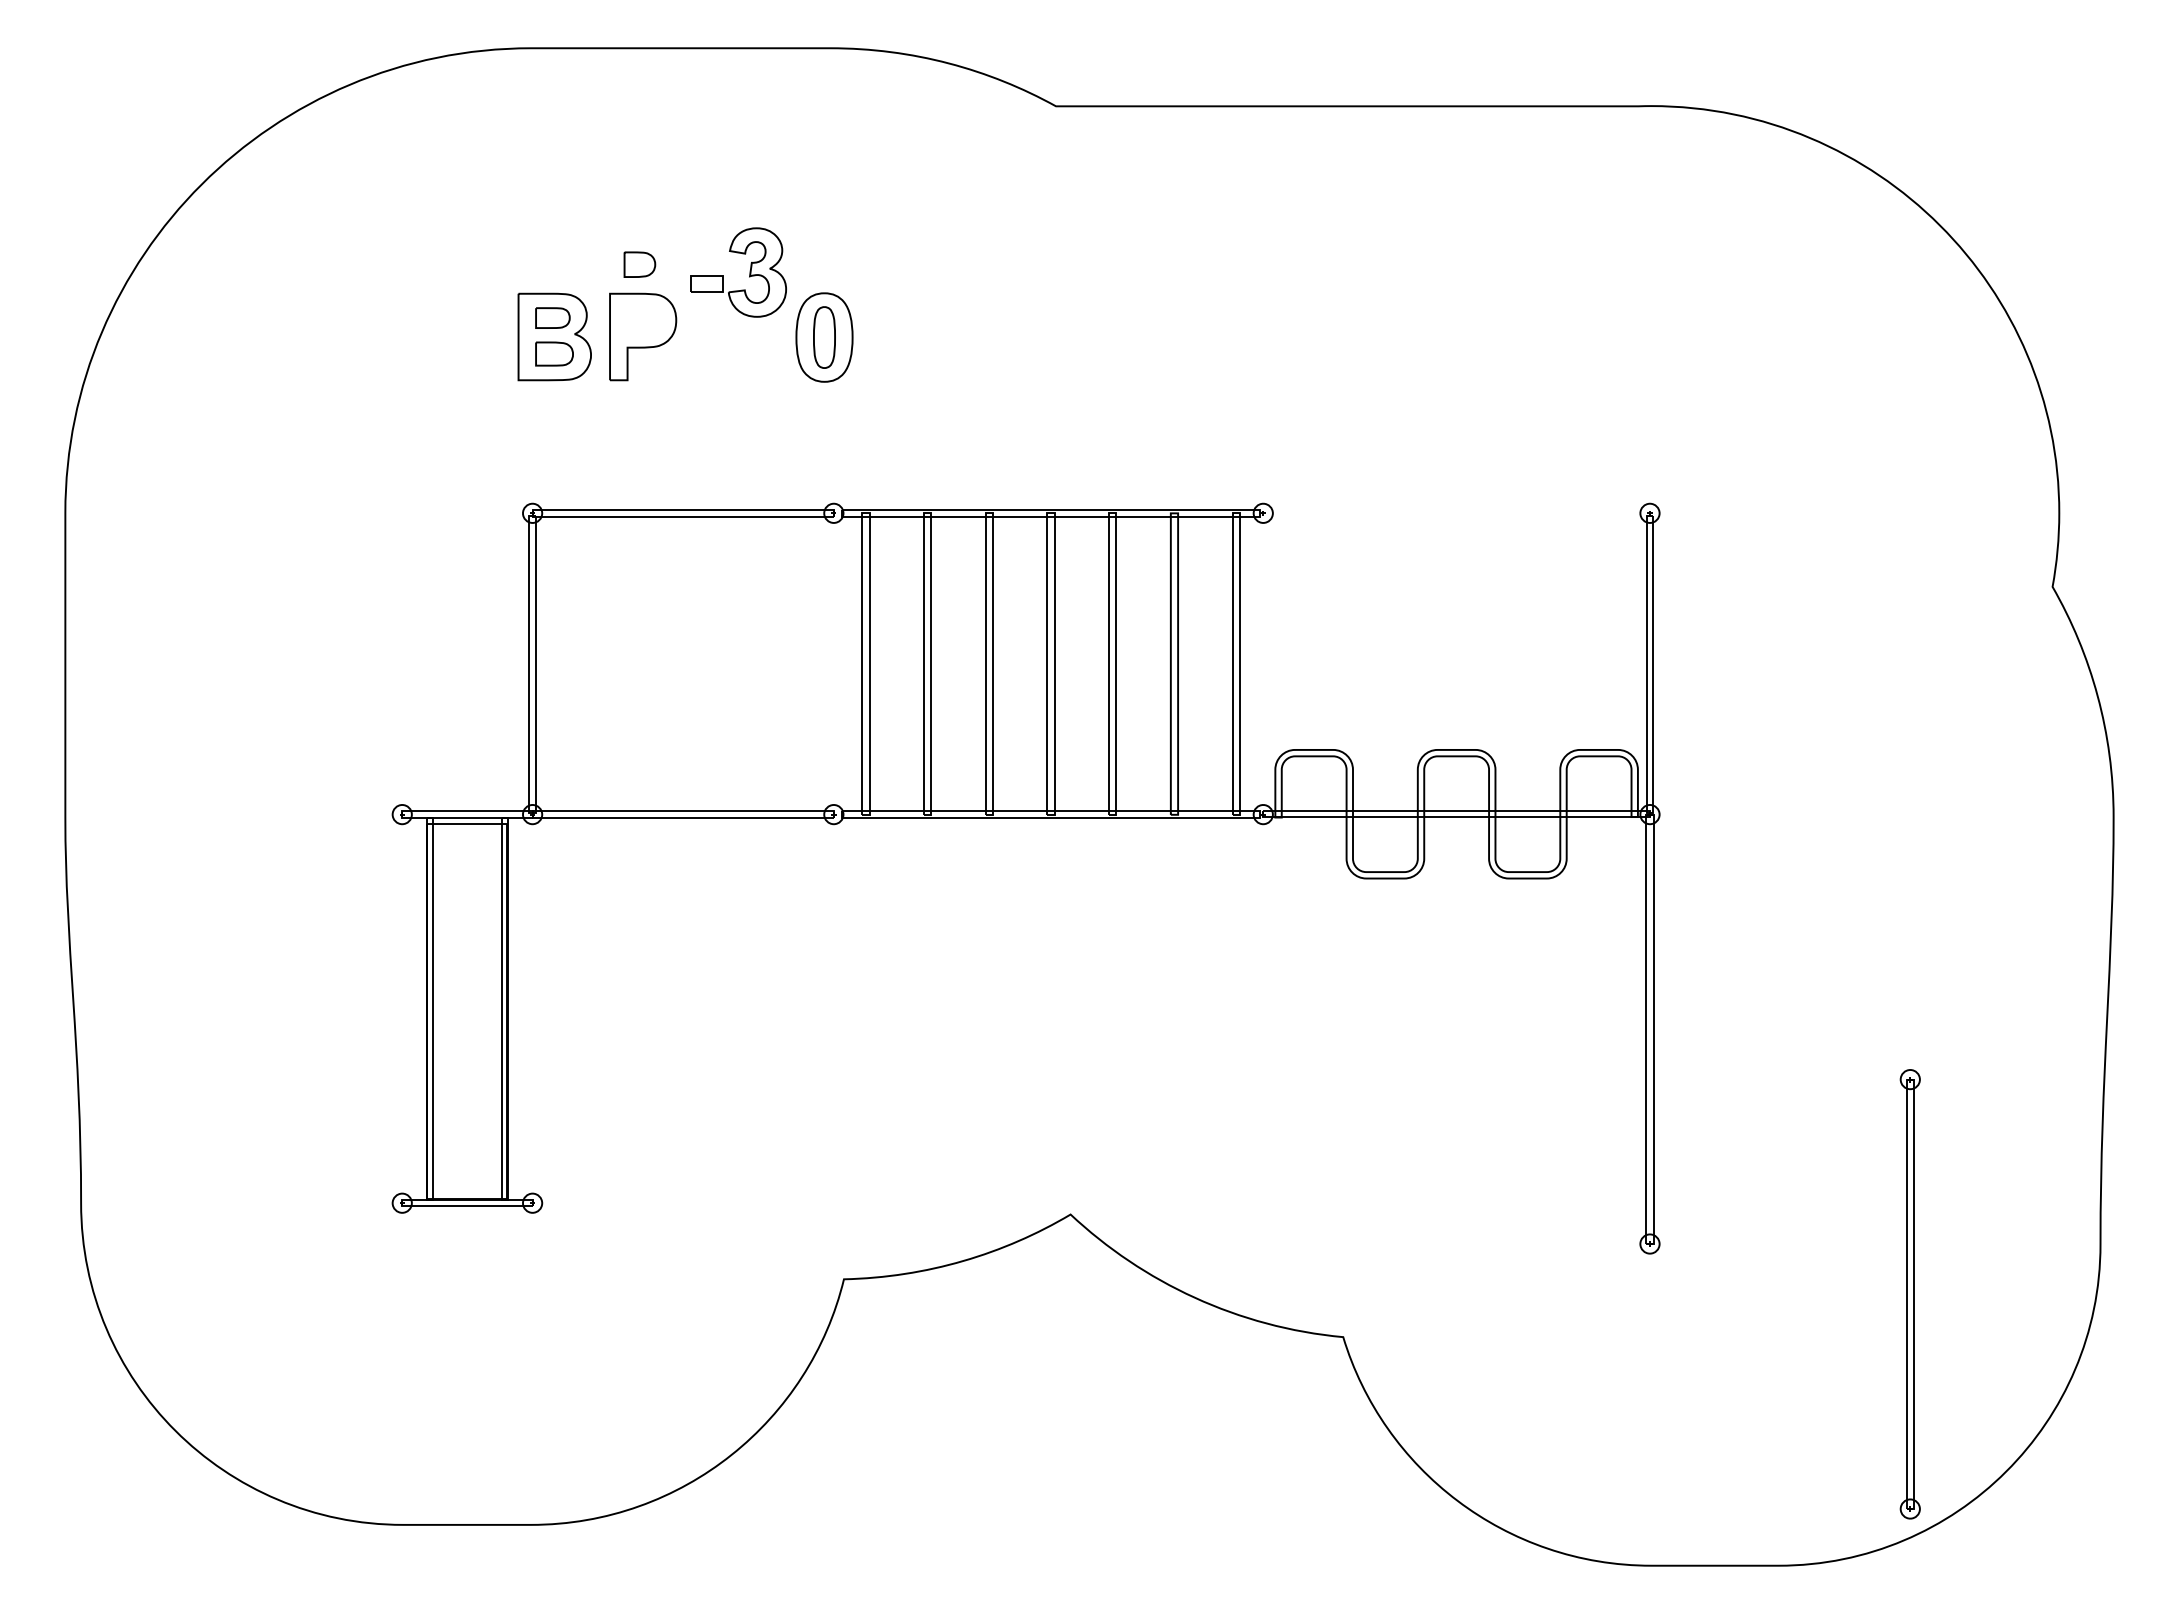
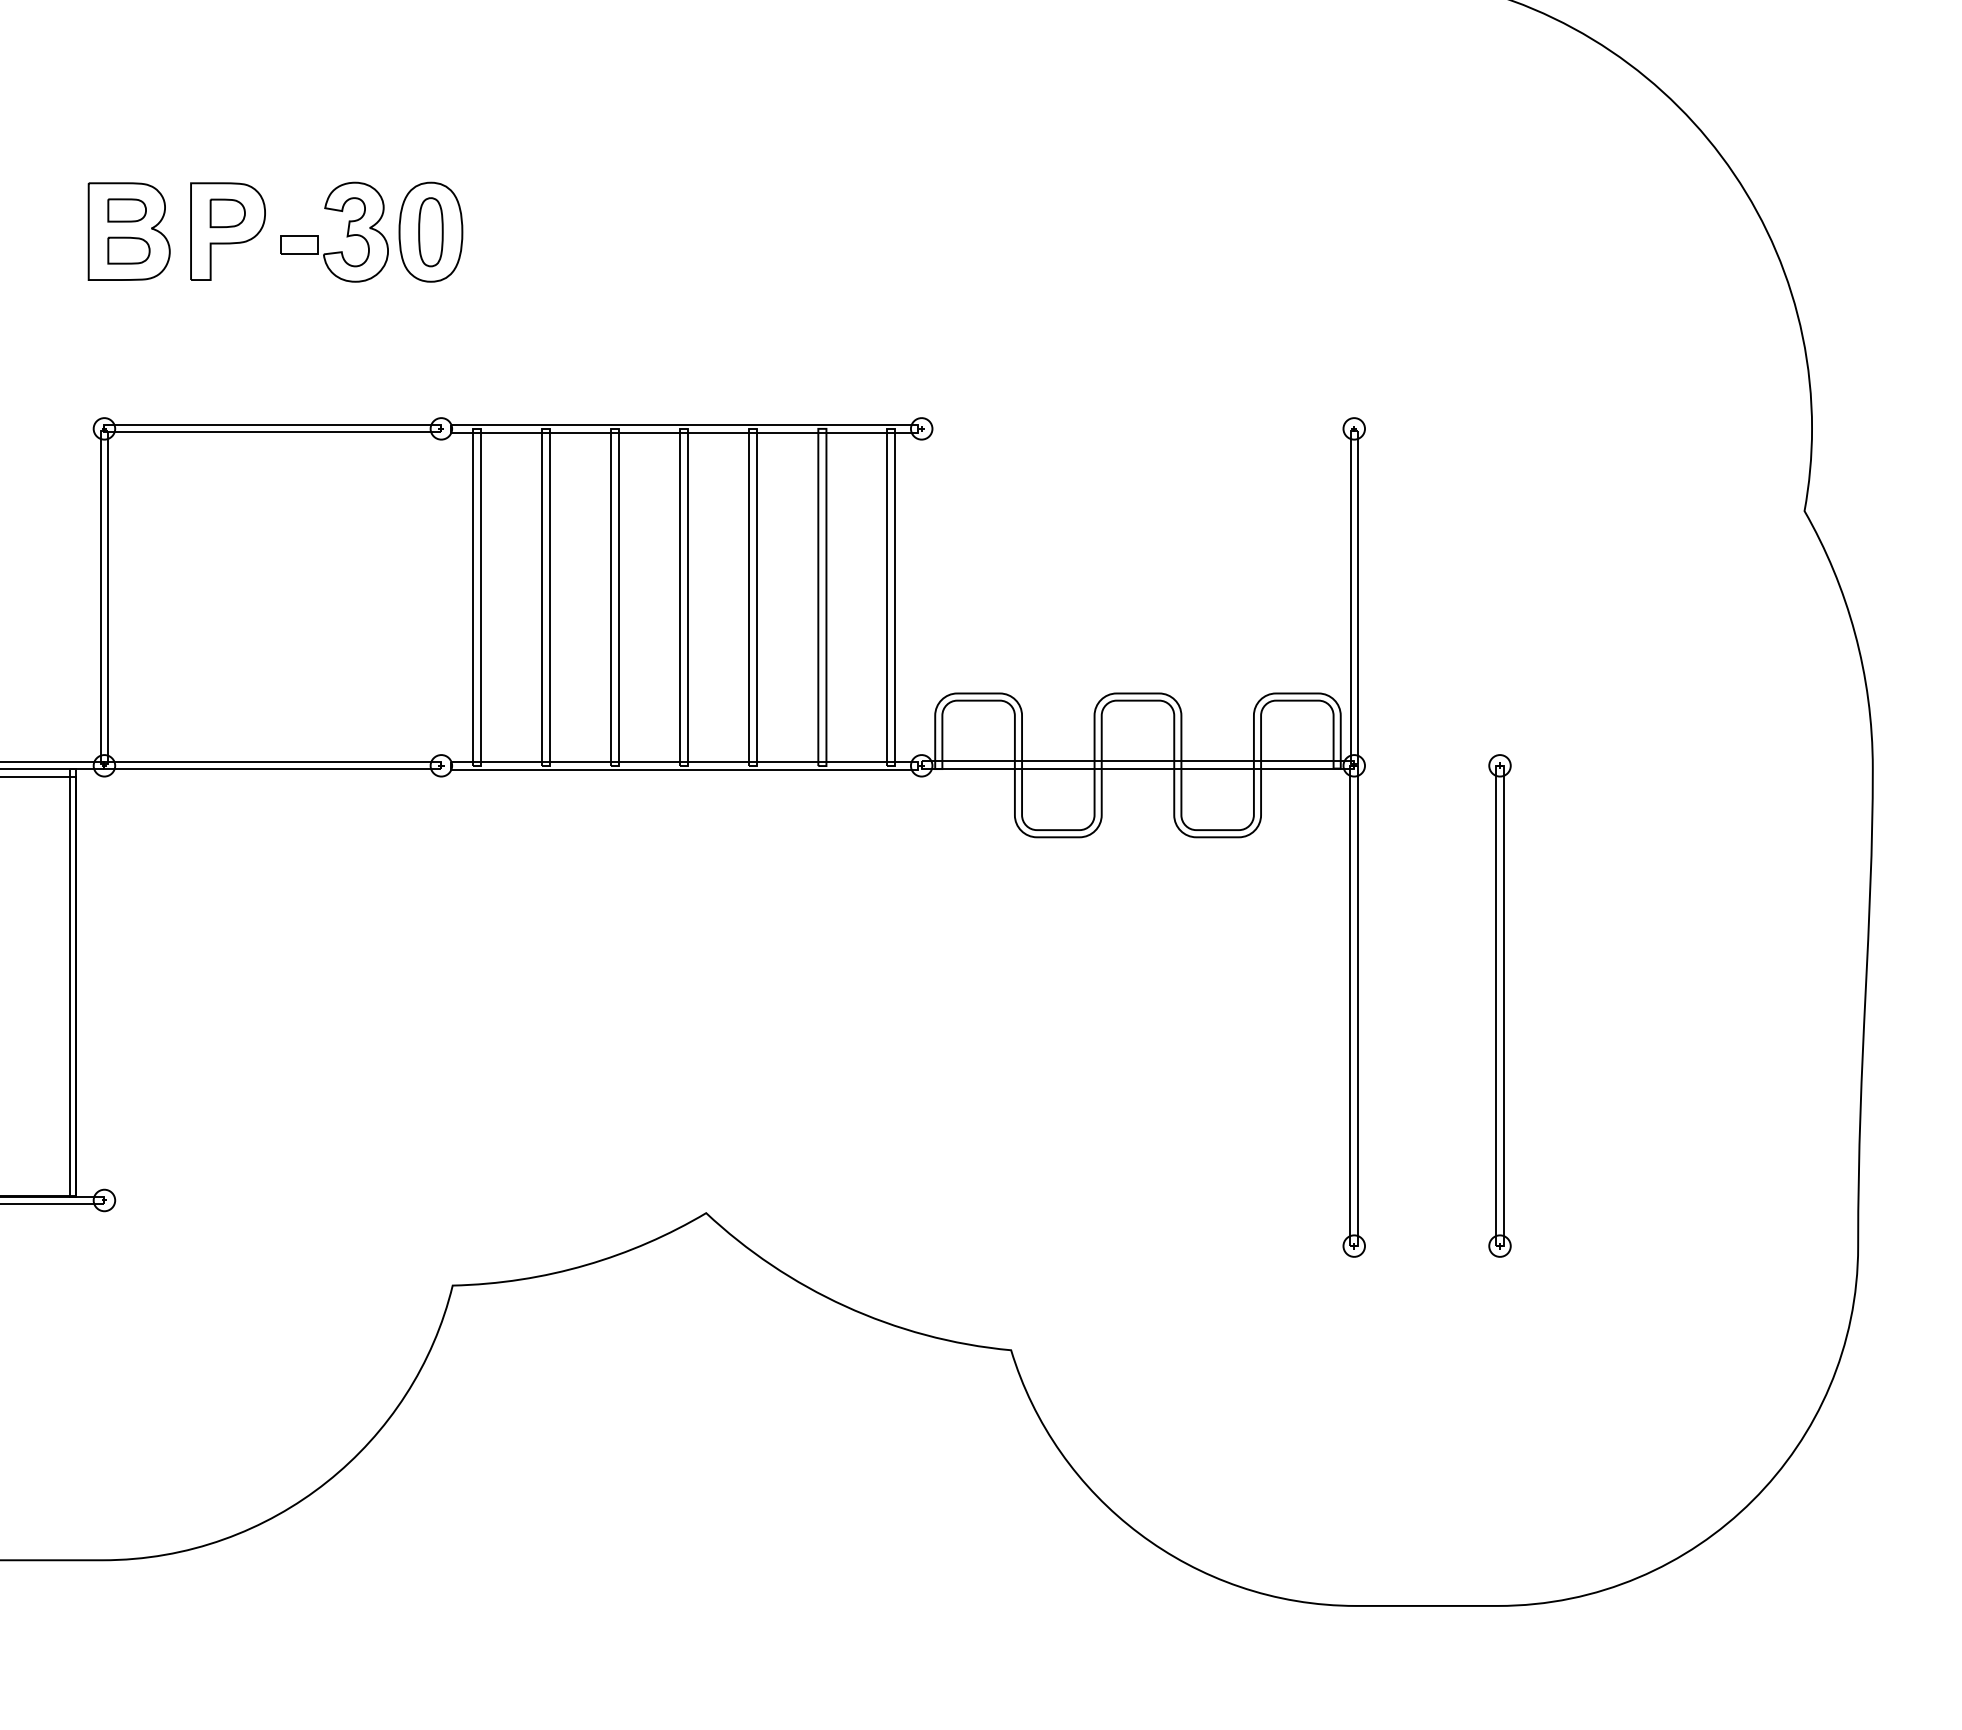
part: (639, 264) -> (227, 213), moved
part: (749, 272) -> (347, 232), moved
part: (1909, 1294) -> (1499, 1006), moved

